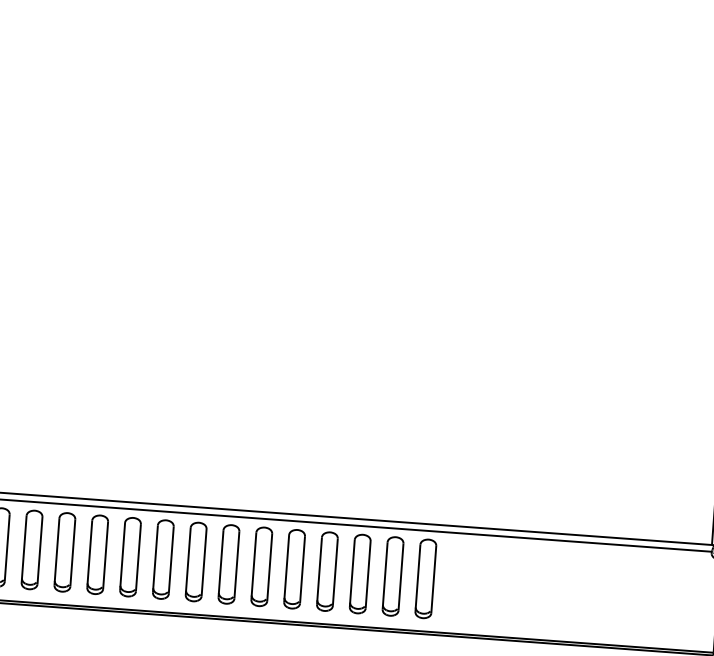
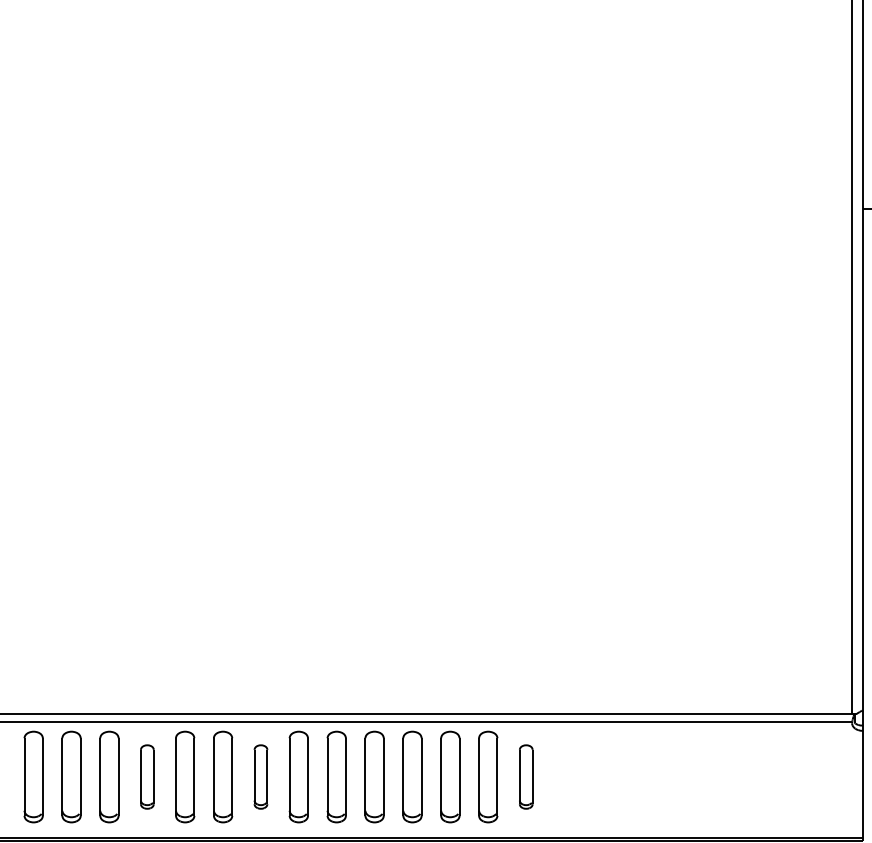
part: (97, 554) -> (147, 776), size x0.7
part: (195, 561) -> (260, 776), size x0.7
part: (426, 578) -> (526, 776), size x0.7

